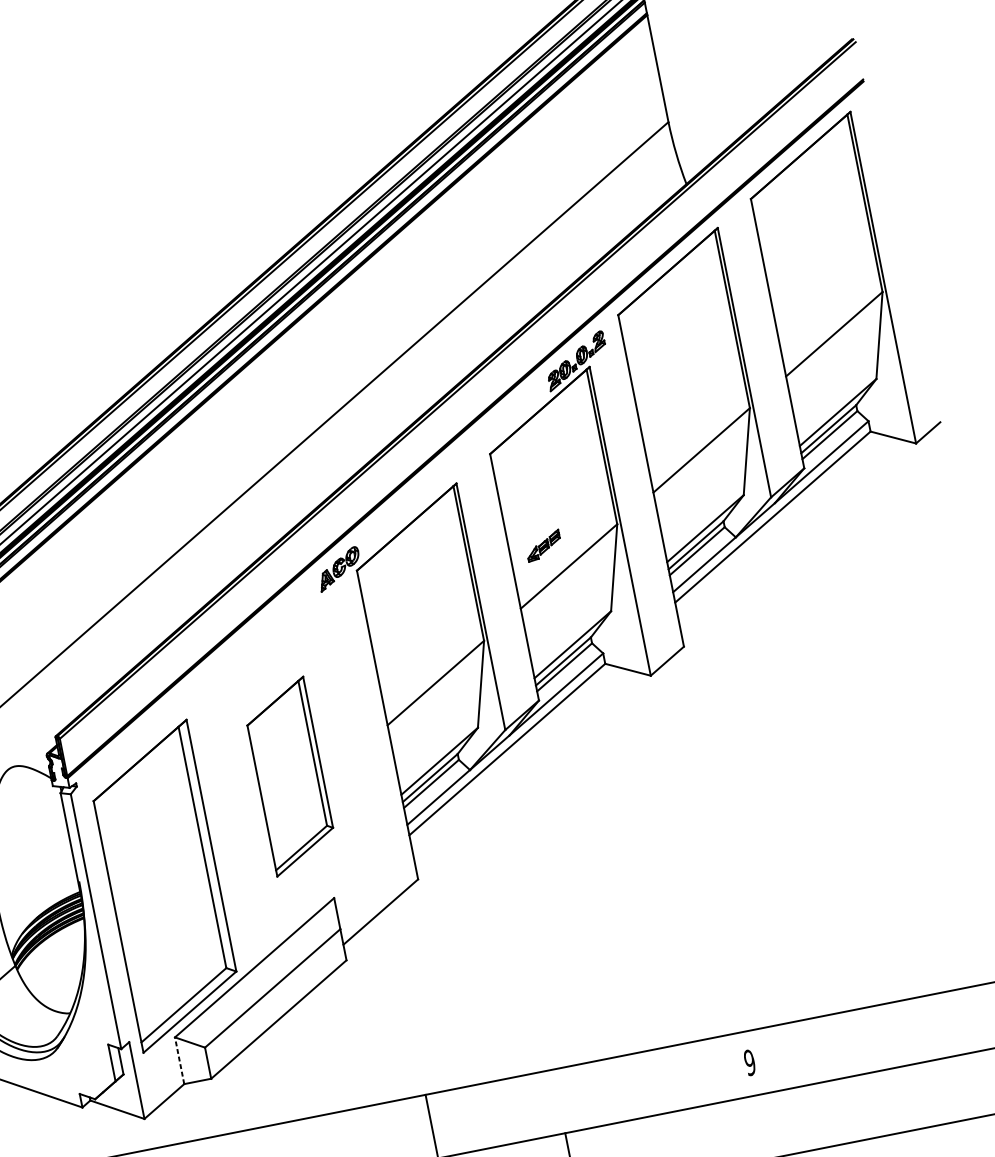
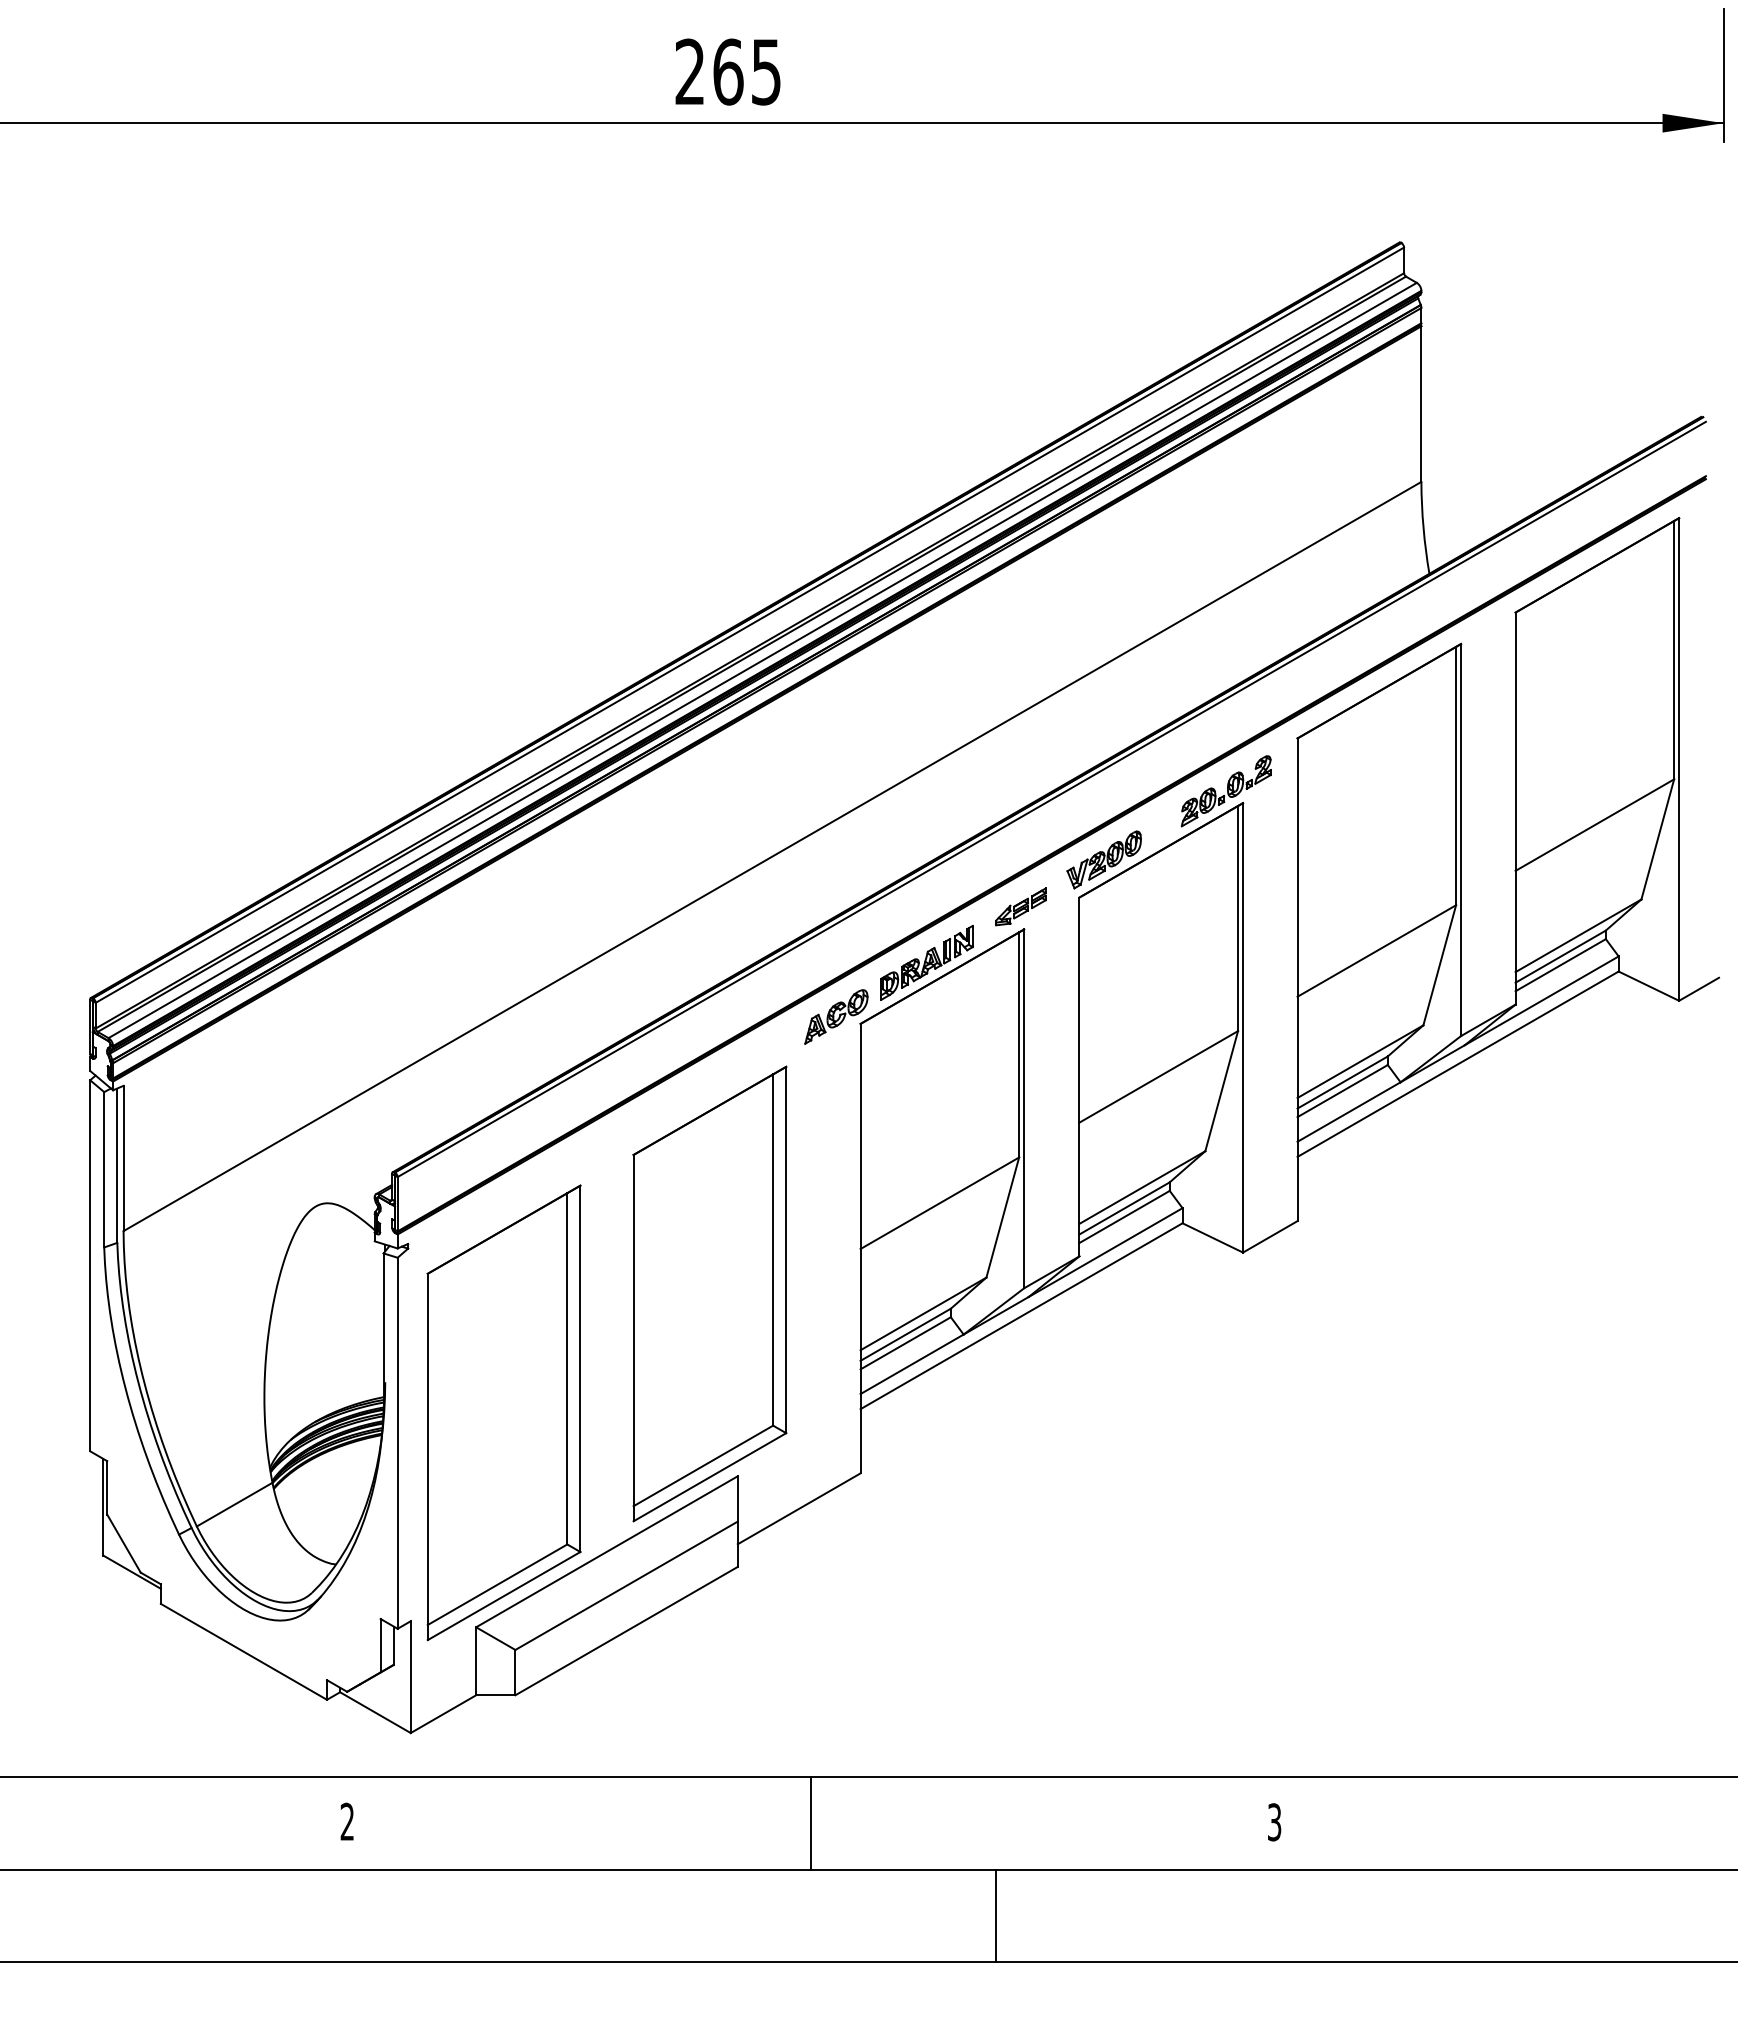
part: (501, 424) -> (1103, 859), added
part: (393, 519) -> (926, 962), added
part: (543, 545) -> (1020, 906), moved
part: (289, 776) -> (709, 1293), size x1.67
line: (179, 1060) -> (476, 1661), dashed -> solid
text: (749, 1062) -> (1274, 1822), 9 -> 3

